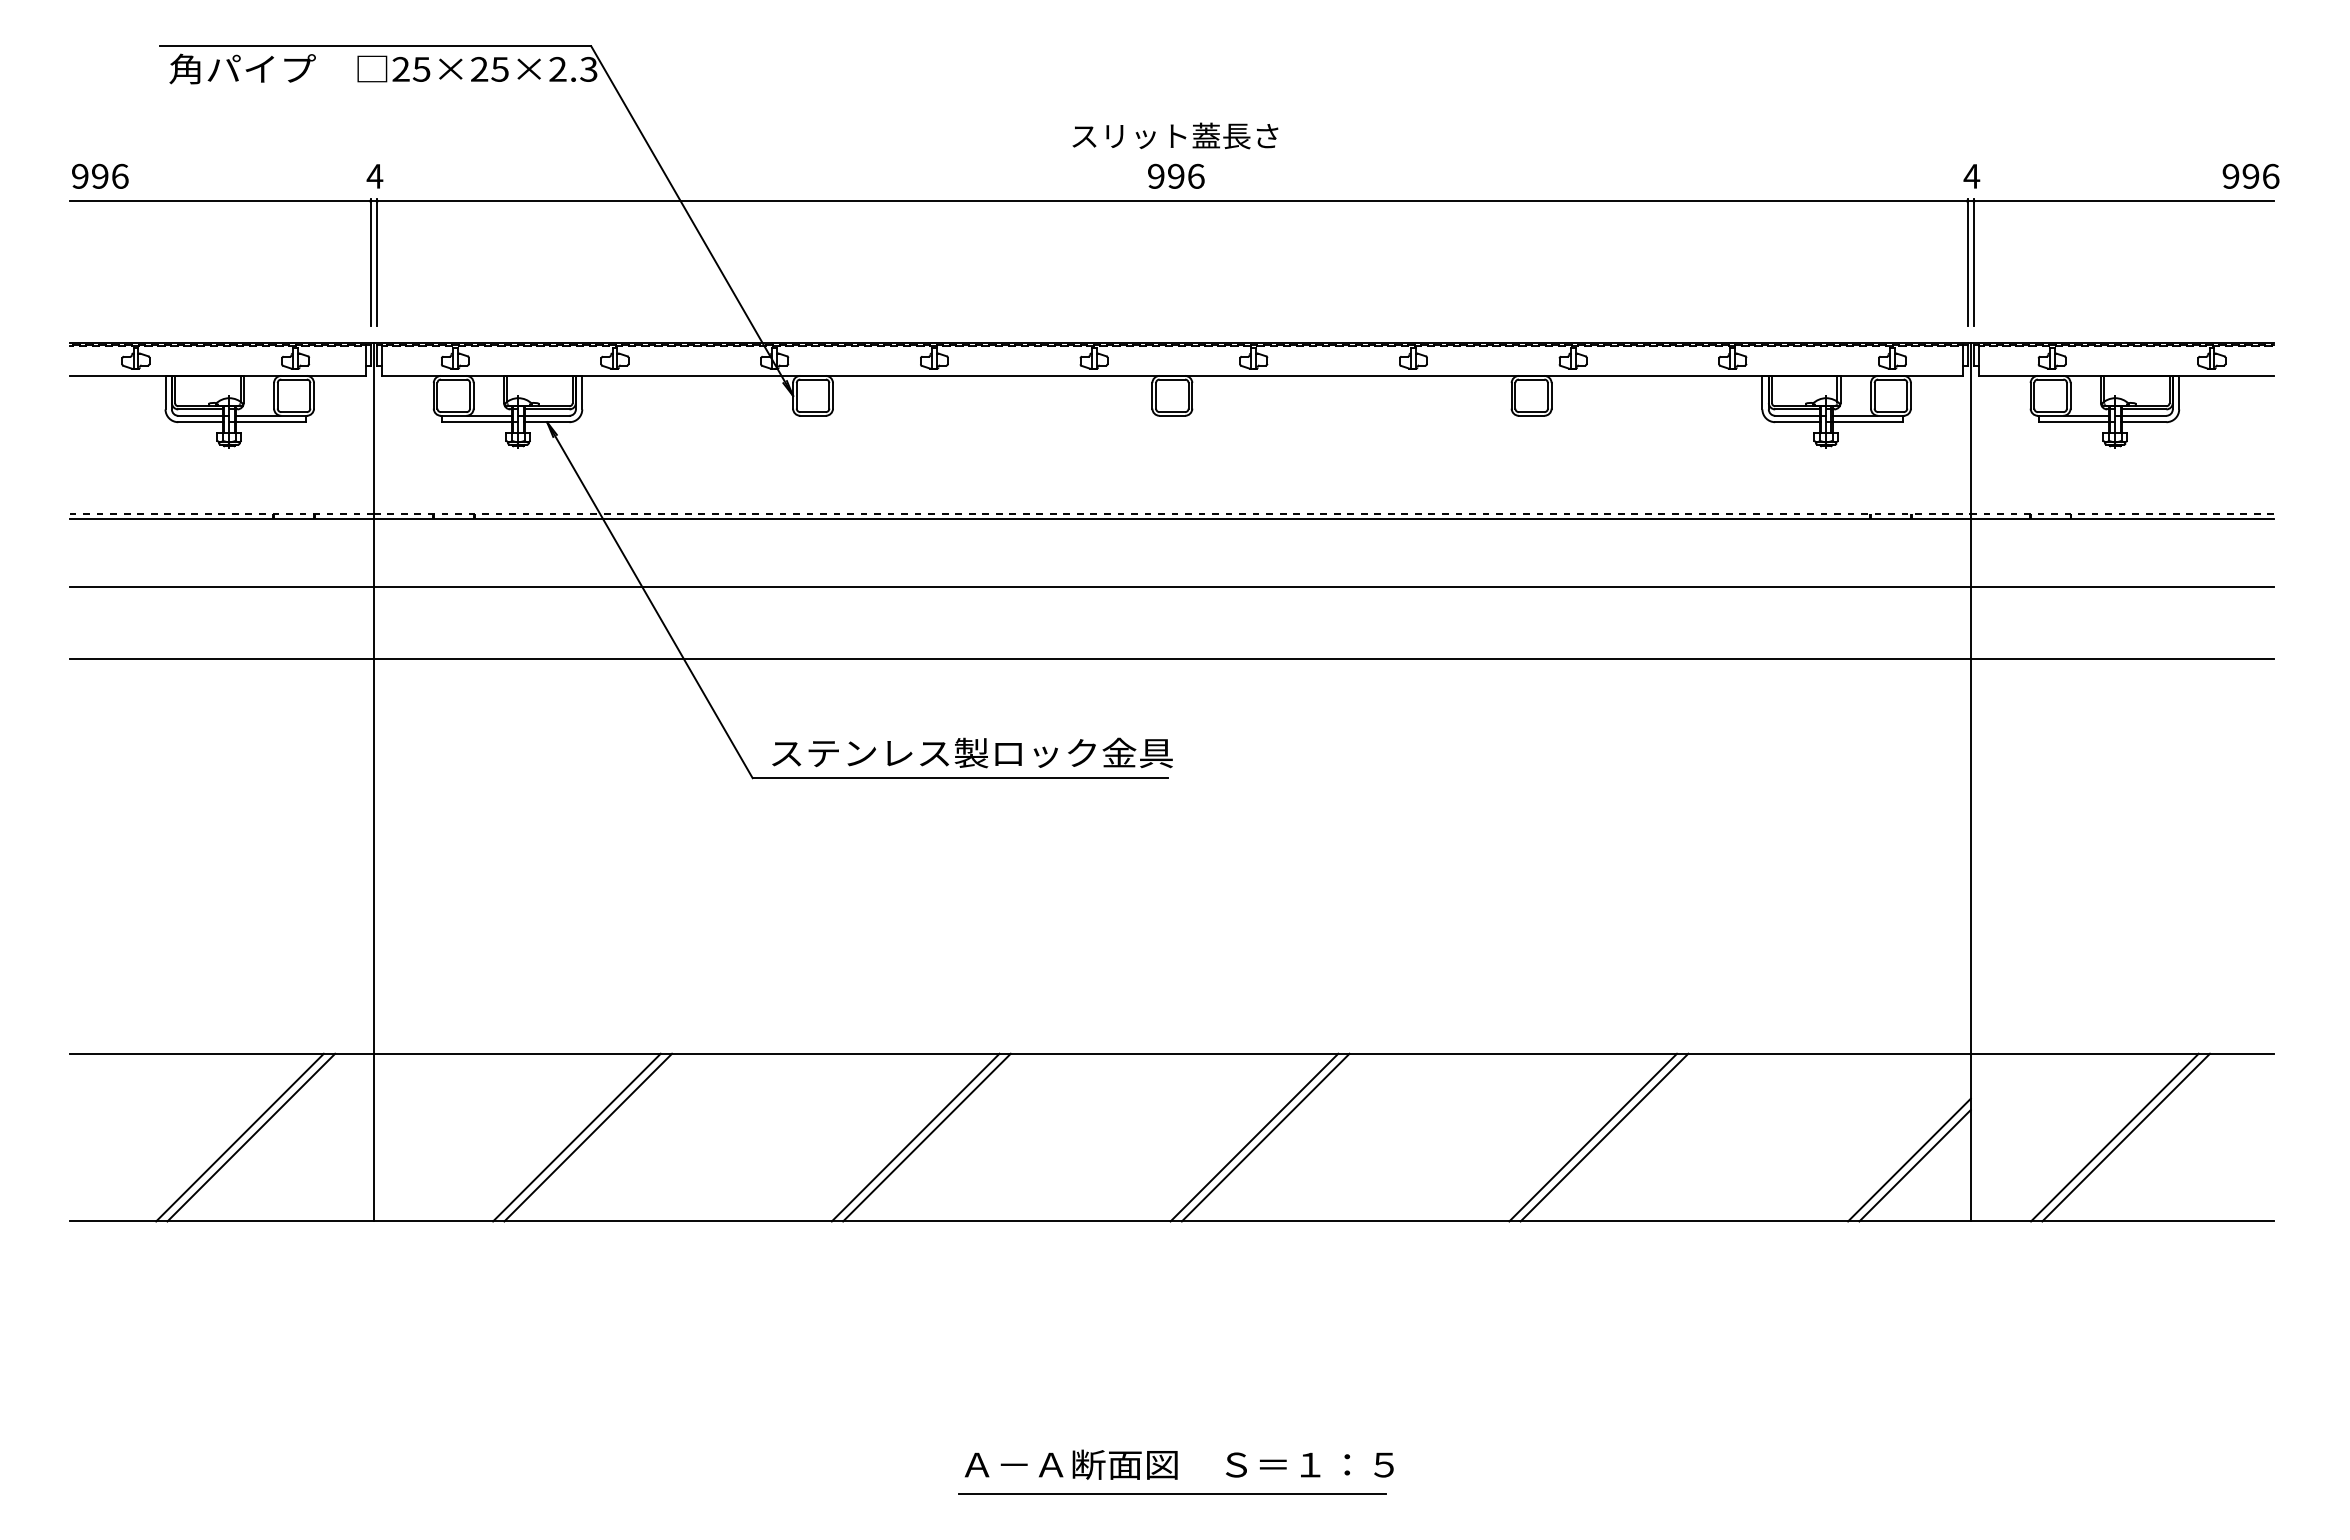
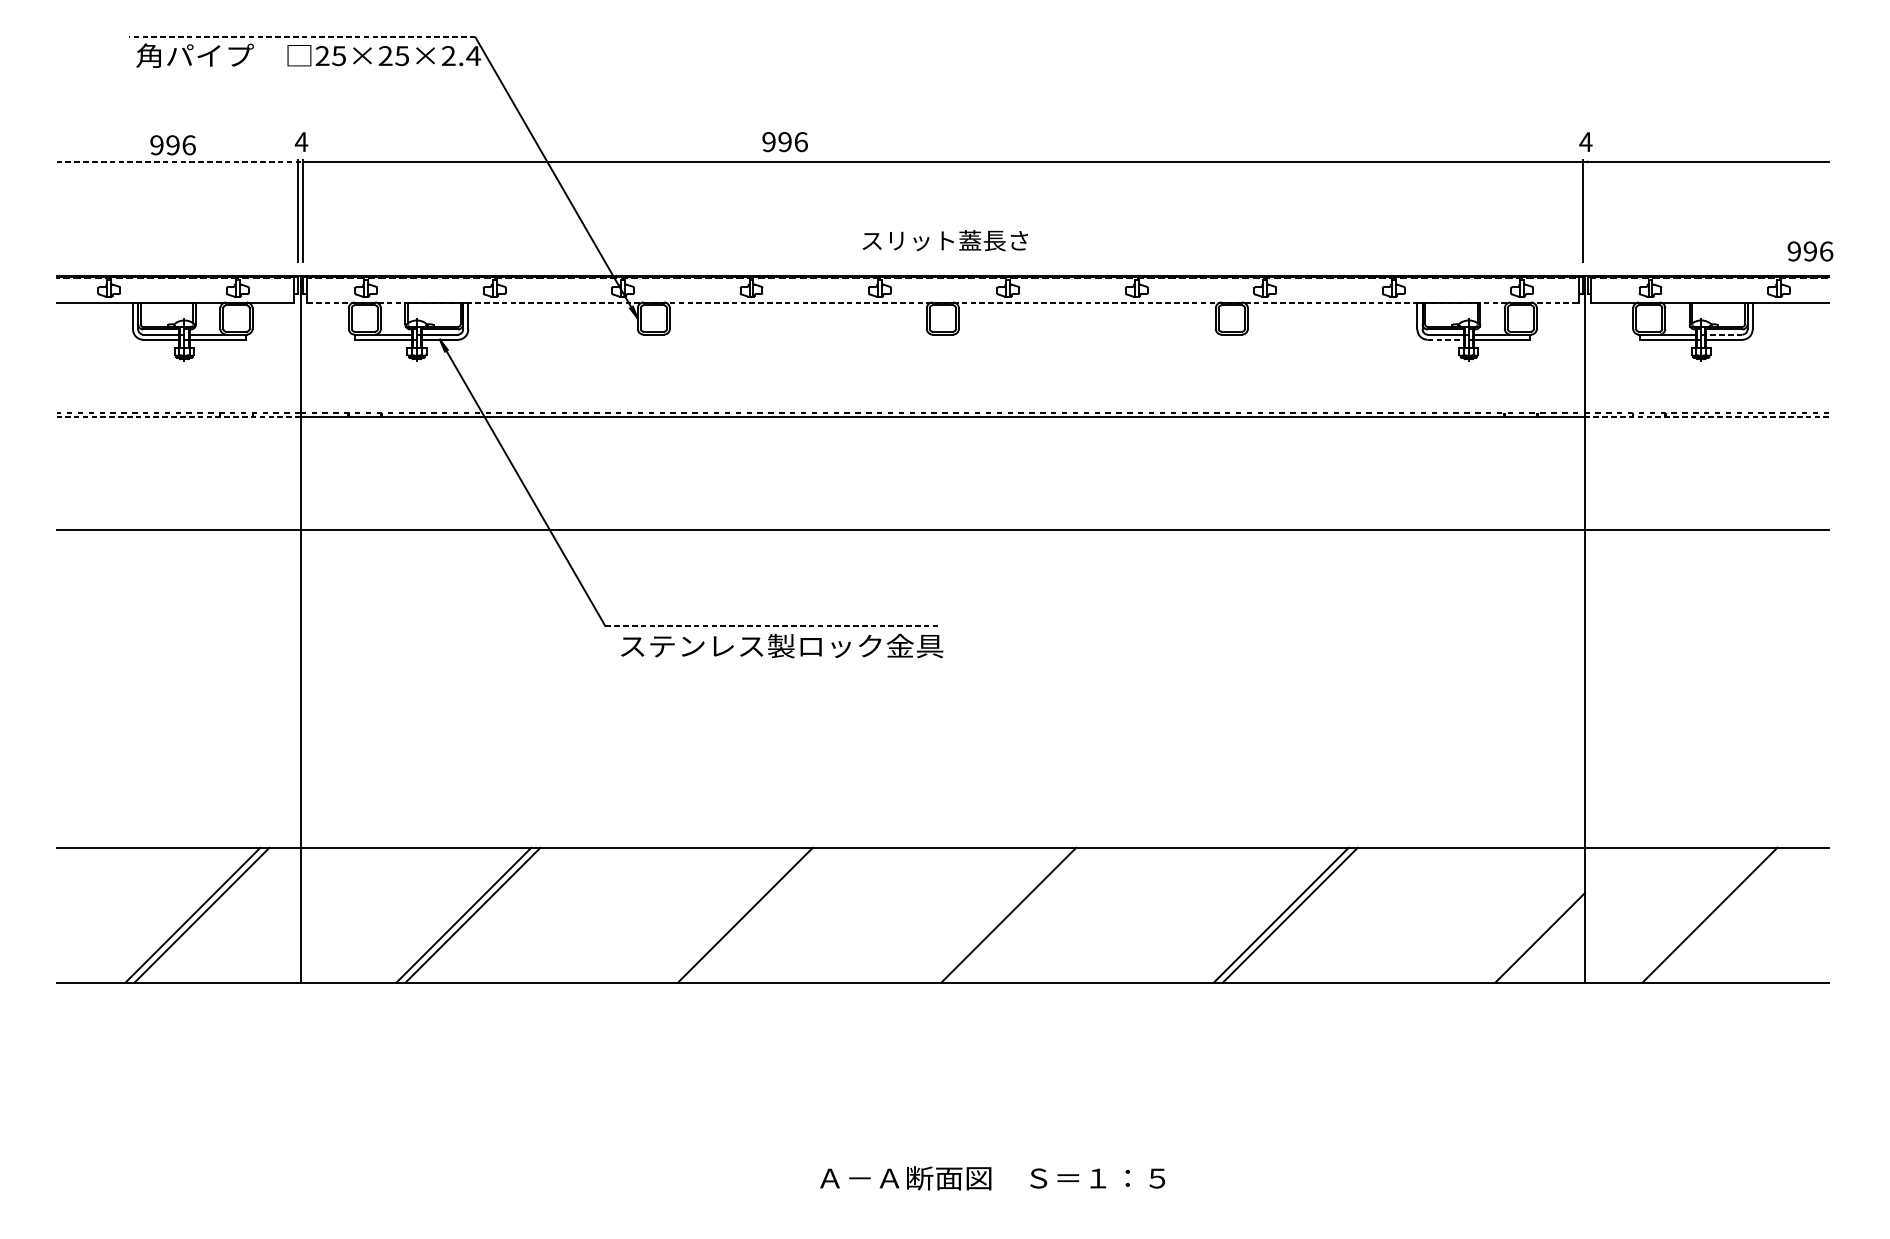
line: (375, 46) -> (301, 37), solid -> dashed
text: (588, 68) -> (473, 55), 25×25×2.3 -> 25×25×2.4
text: (1175, 135) -> (945, 240), moved
text: (100, 175) -> (173, 144), moved
text: (1176, 175) -> (785, 141), moved
text: (2250, 175) -> (1810, 250), moved
line: (224, 201) -> (180, 162), solid -> dashed
line: (1973, 261) -> (1587, 210), removed
line: (1172, 375) -> (942, 302), solid -> dashed
line: (2143, 415) -> (1723, 334), solid -> dashed
line: (1798, 422) -> (1446, 340), solid -> dashed
line: (222, 518) -> (178, 417), solid -> dashed
line: (2122, 518) -> (1707, 417), solid -> dashed
line: (1172, 586) -> (942, 471), removed
text: (972, 752) -> (782, 645), moved
line: (960, 778) -> (772, 626), solid -> dashed
line: (915, 1137) -> (736, 915), removed
line: (1265, 1137) -> (1017, 915), removed
line: (2114, 1137) -> (1700, 915), removed
line: (1909, 1159) -> (1535, 932), removed
text: (1179, 1464) -> (992, 1178), moved
line: (1172, 1493) -> (942, 1201), removed

